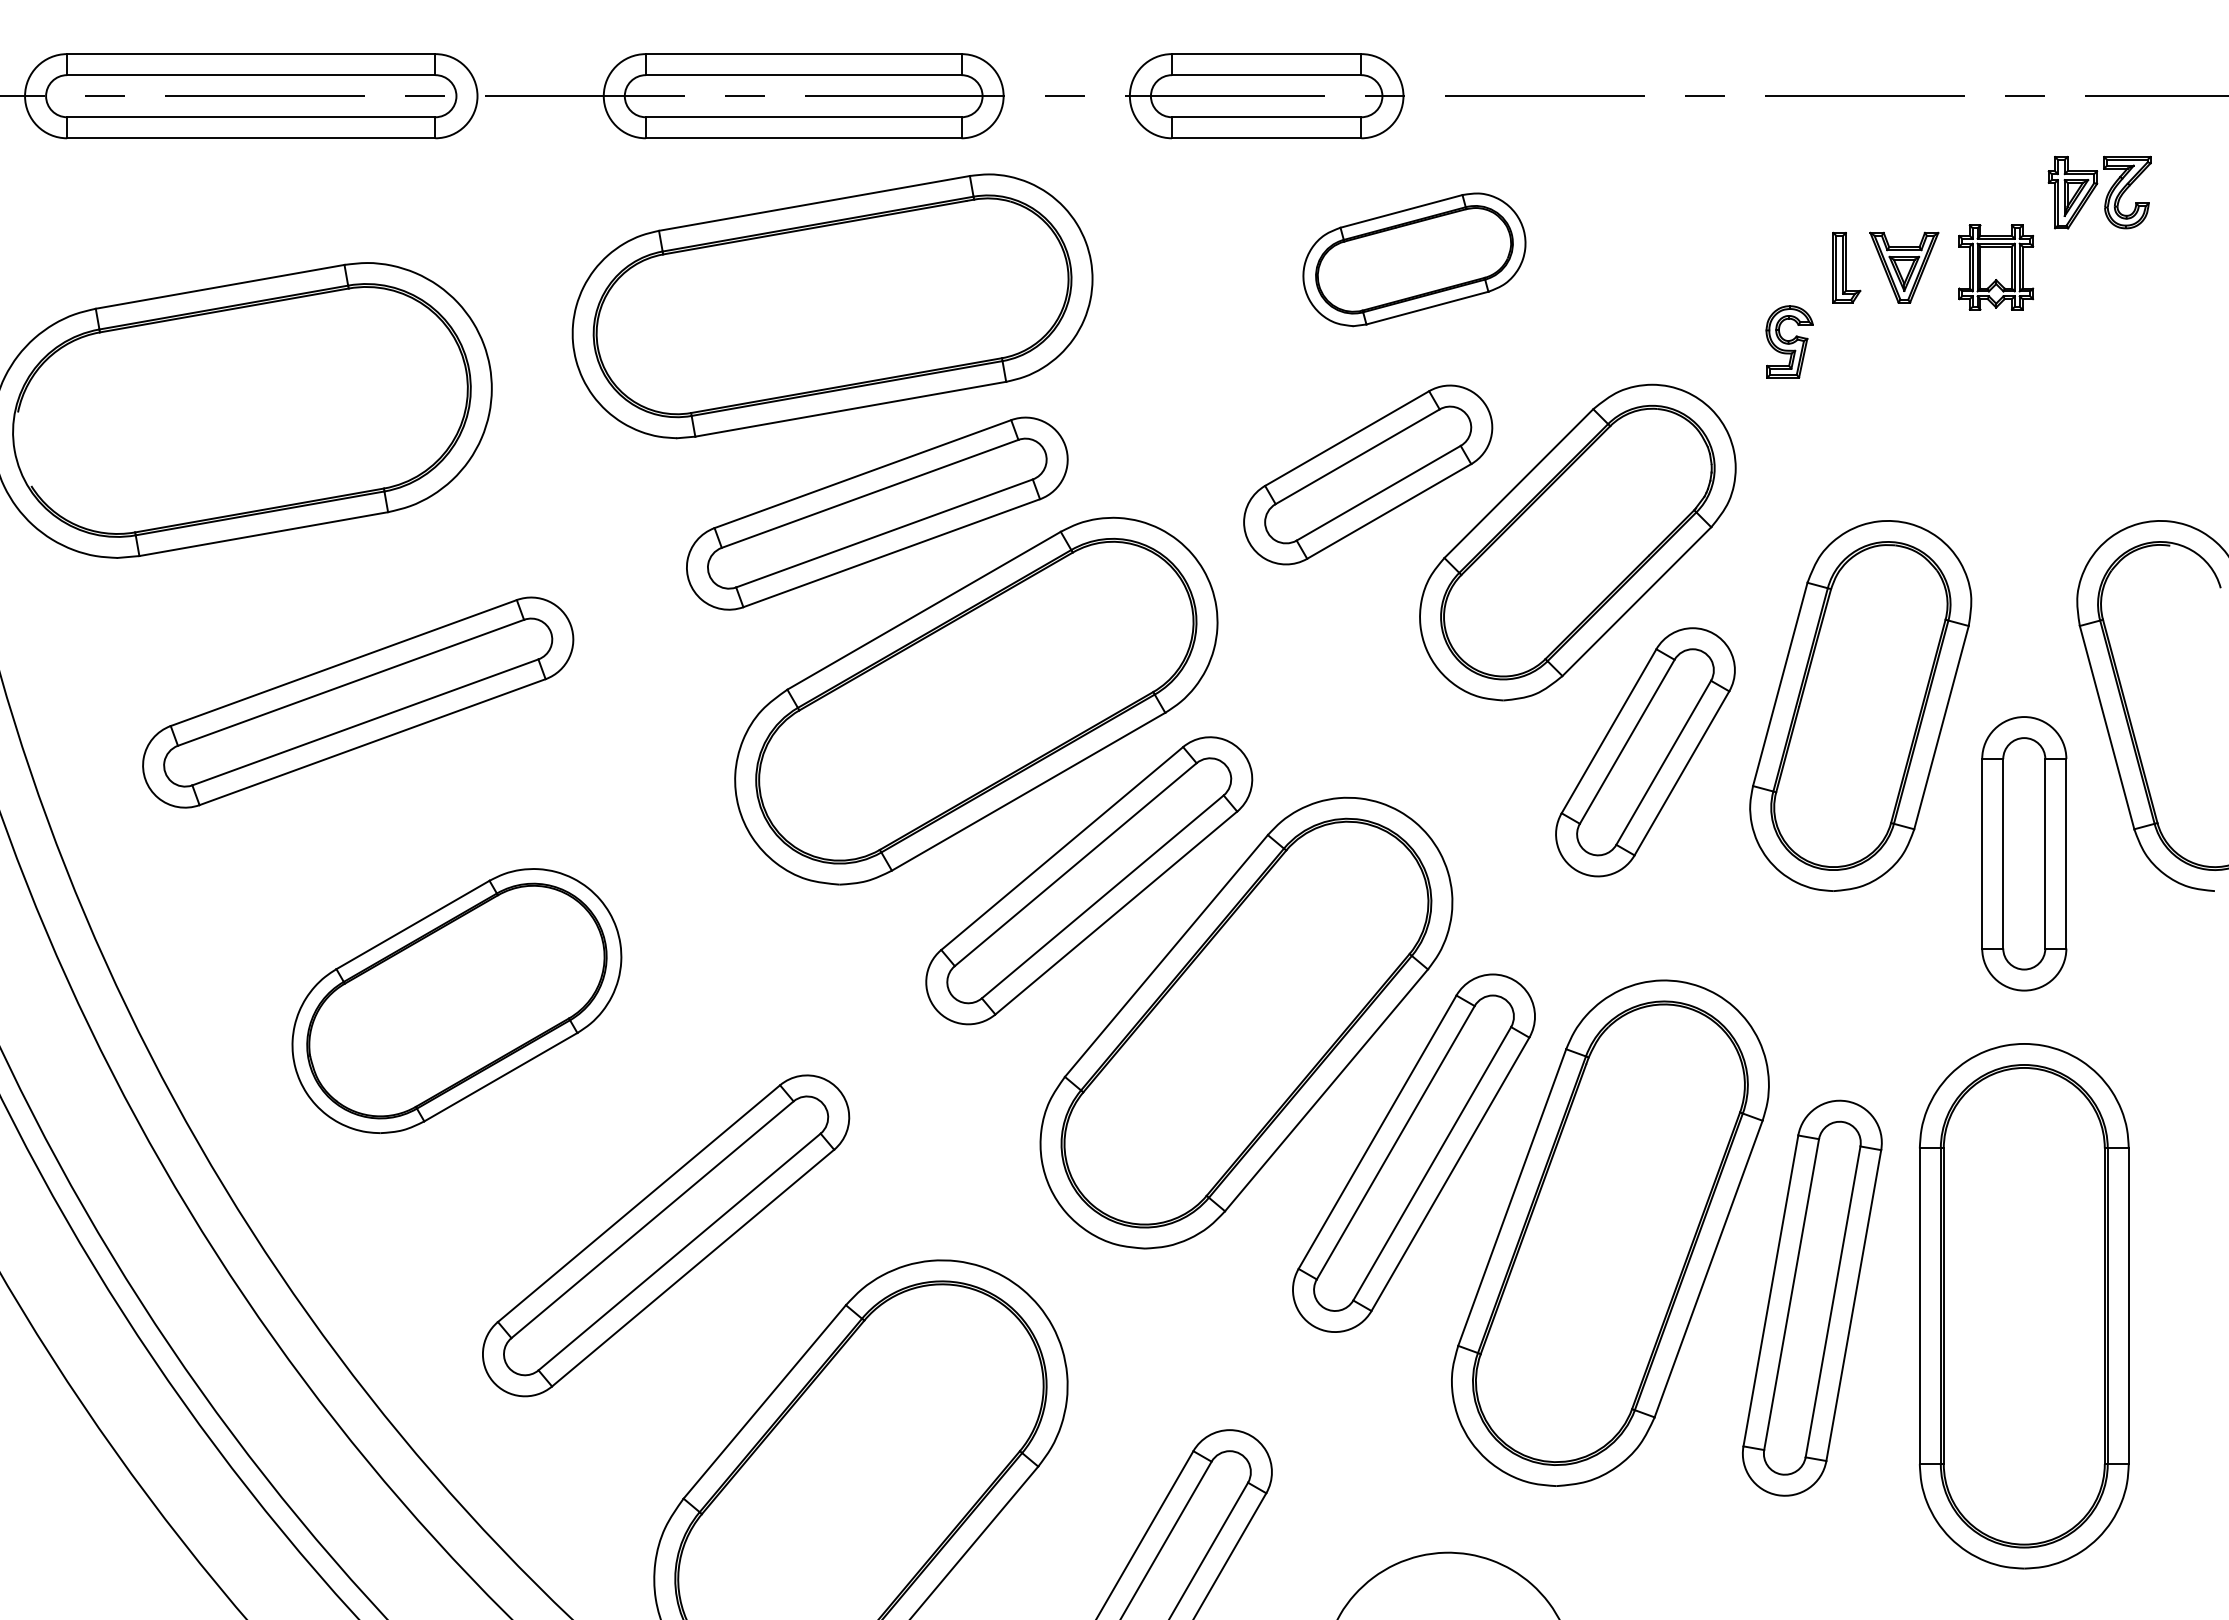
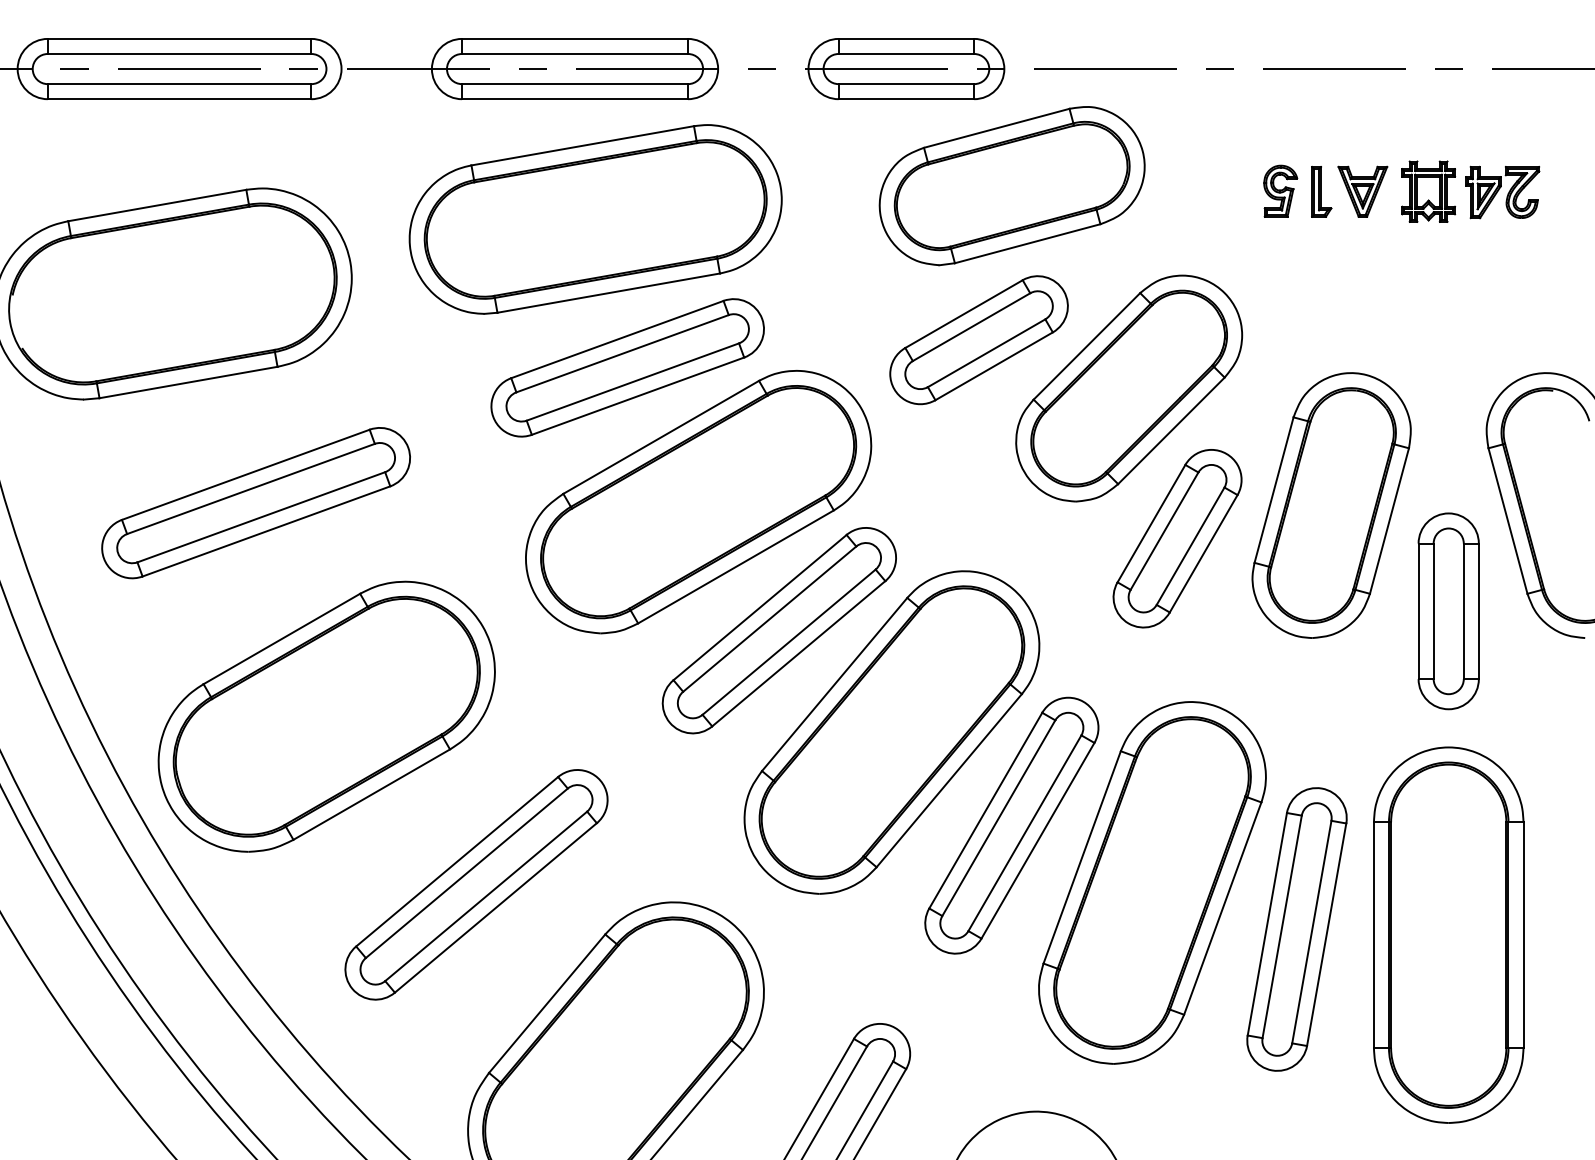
part: (2099, 192) -> (1502, 192), moved
part: (1414, 259) -> (1012, 185), size x1.67
part: (1789, 341) -> (1280, 190), moved
part: (456, 1000) -> (326, 716), size x1.43

